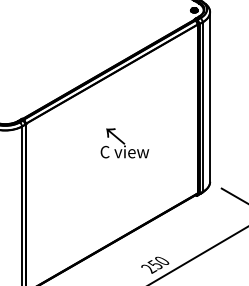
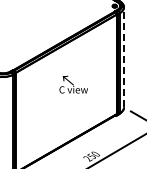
line: (210, 95) -> (124, 56), solid -> dashed

